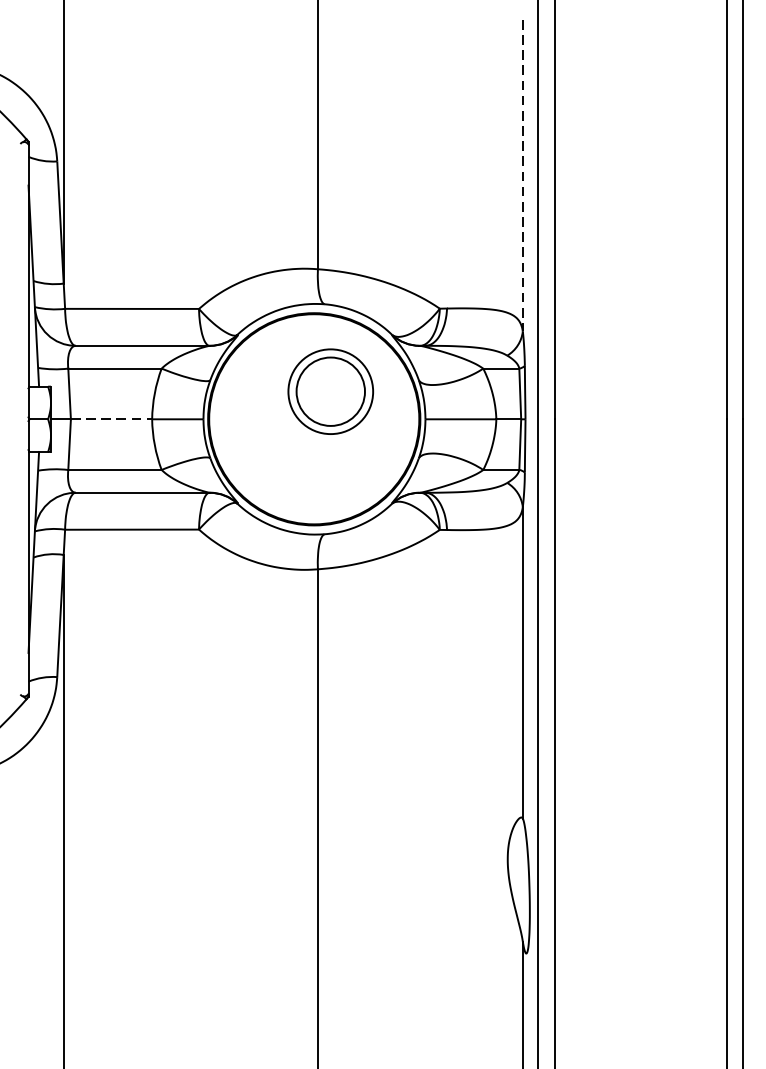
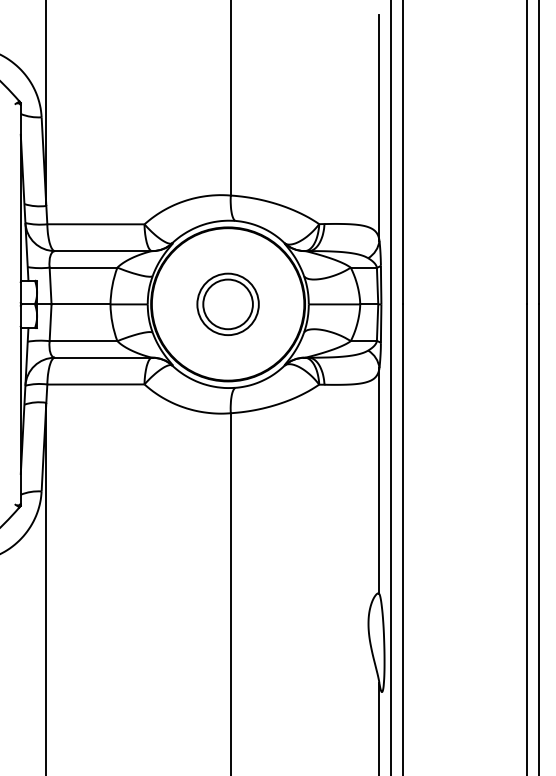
line: (522, 175) -> (379, 127), dashed -> solid
part: (329, 390) -> (227, 303), moved
line: (112, 419) -> (81, 304), dashed -> solid

